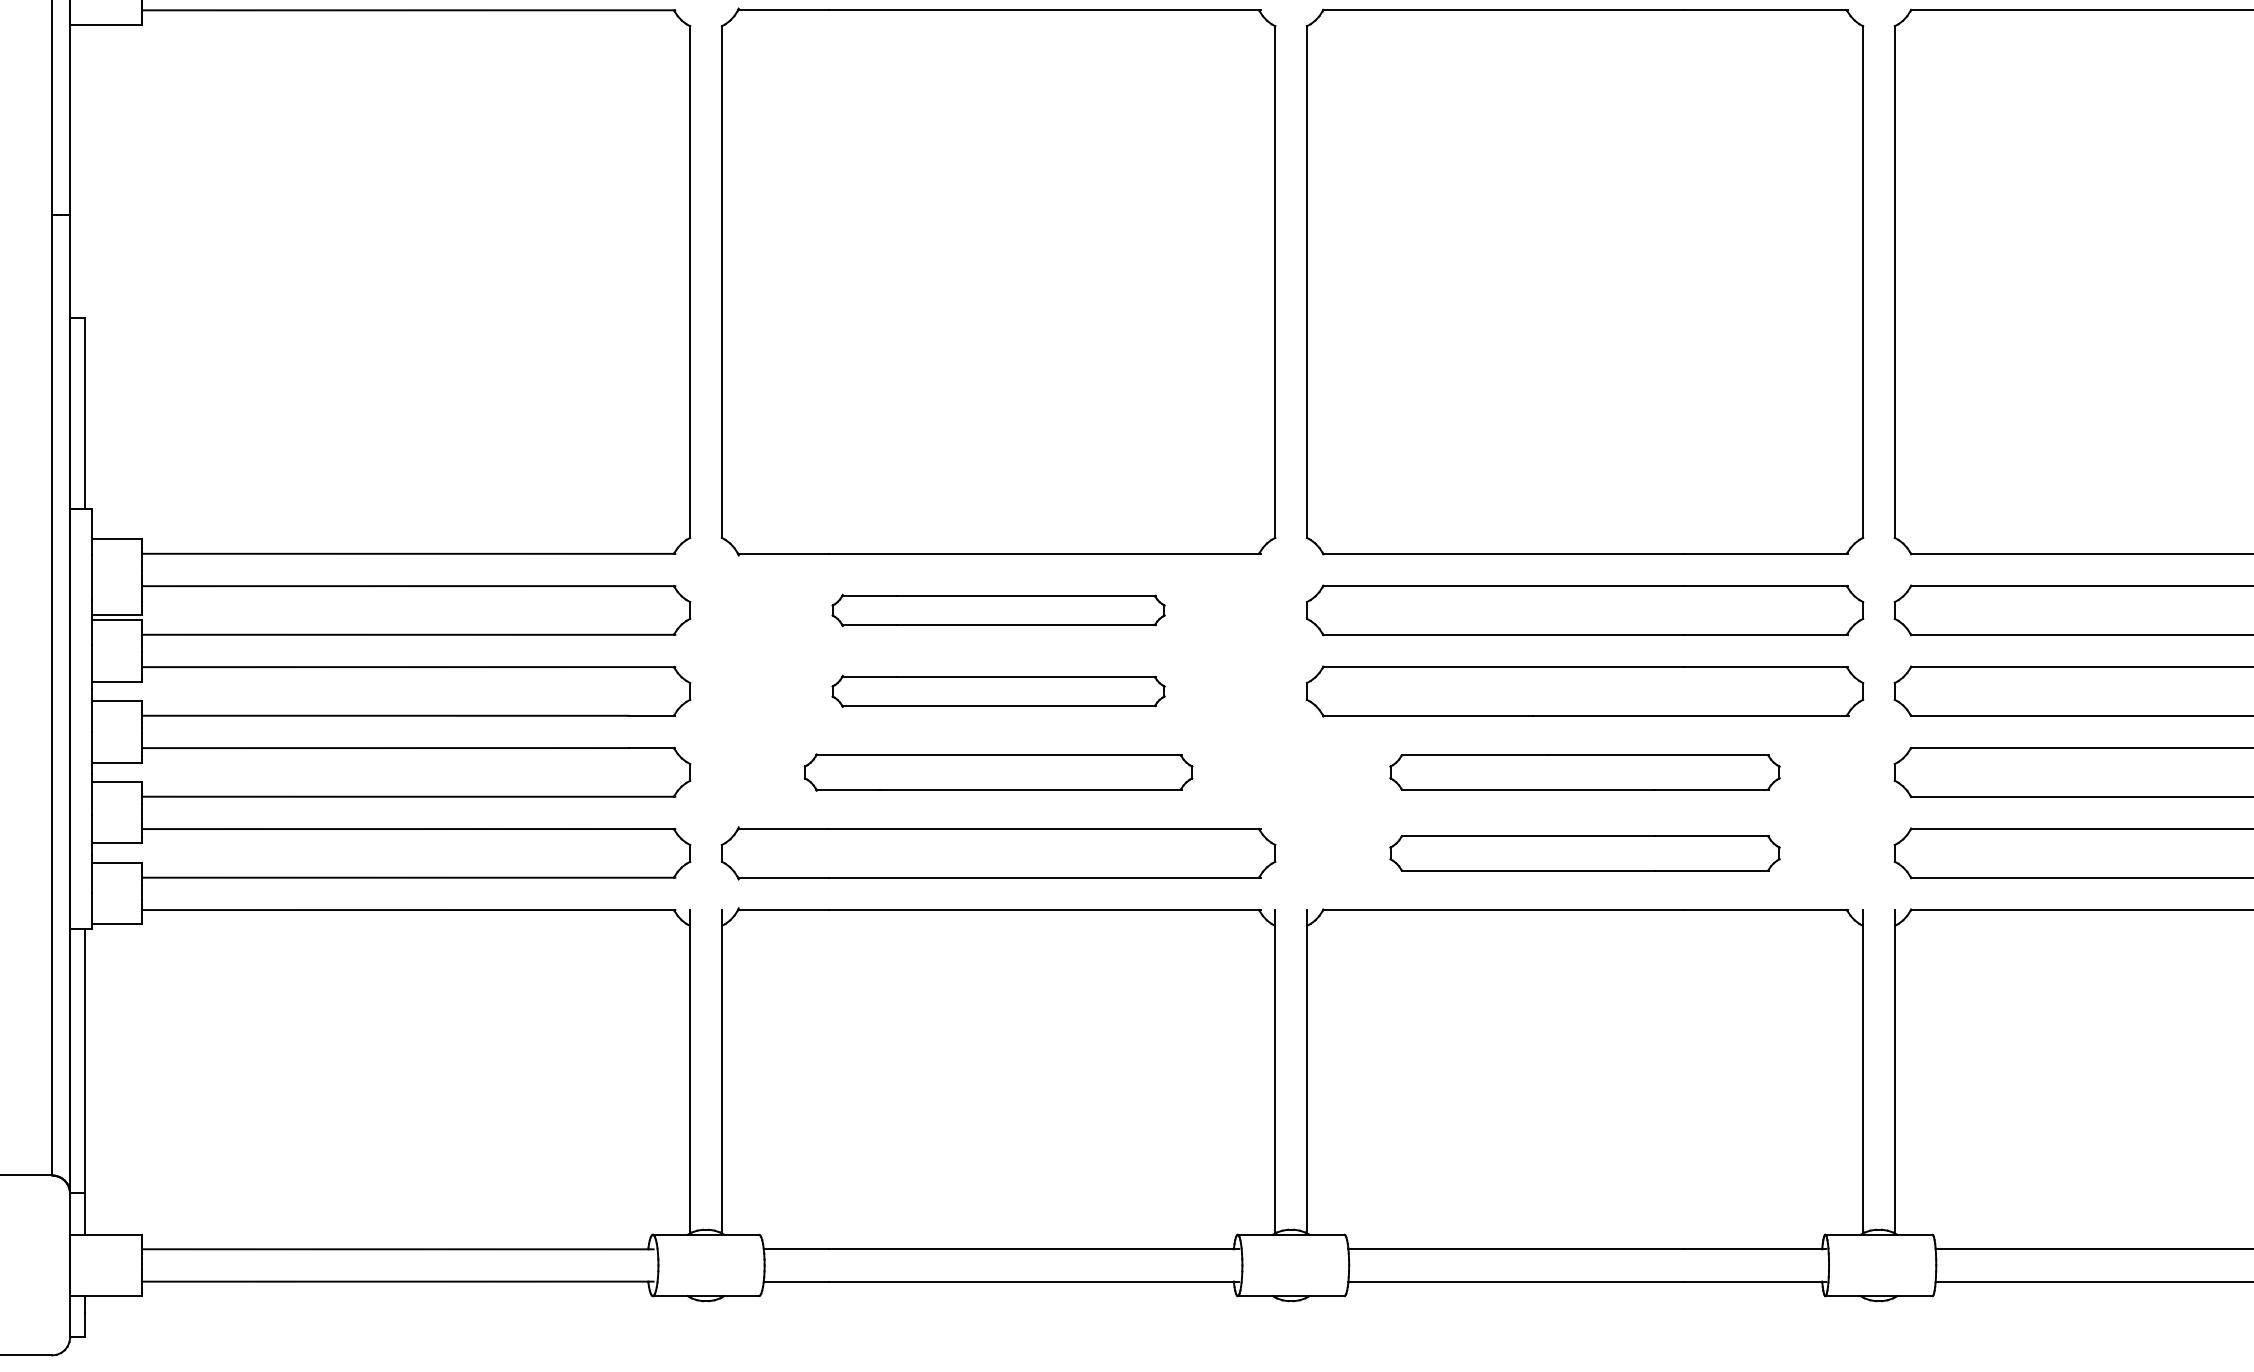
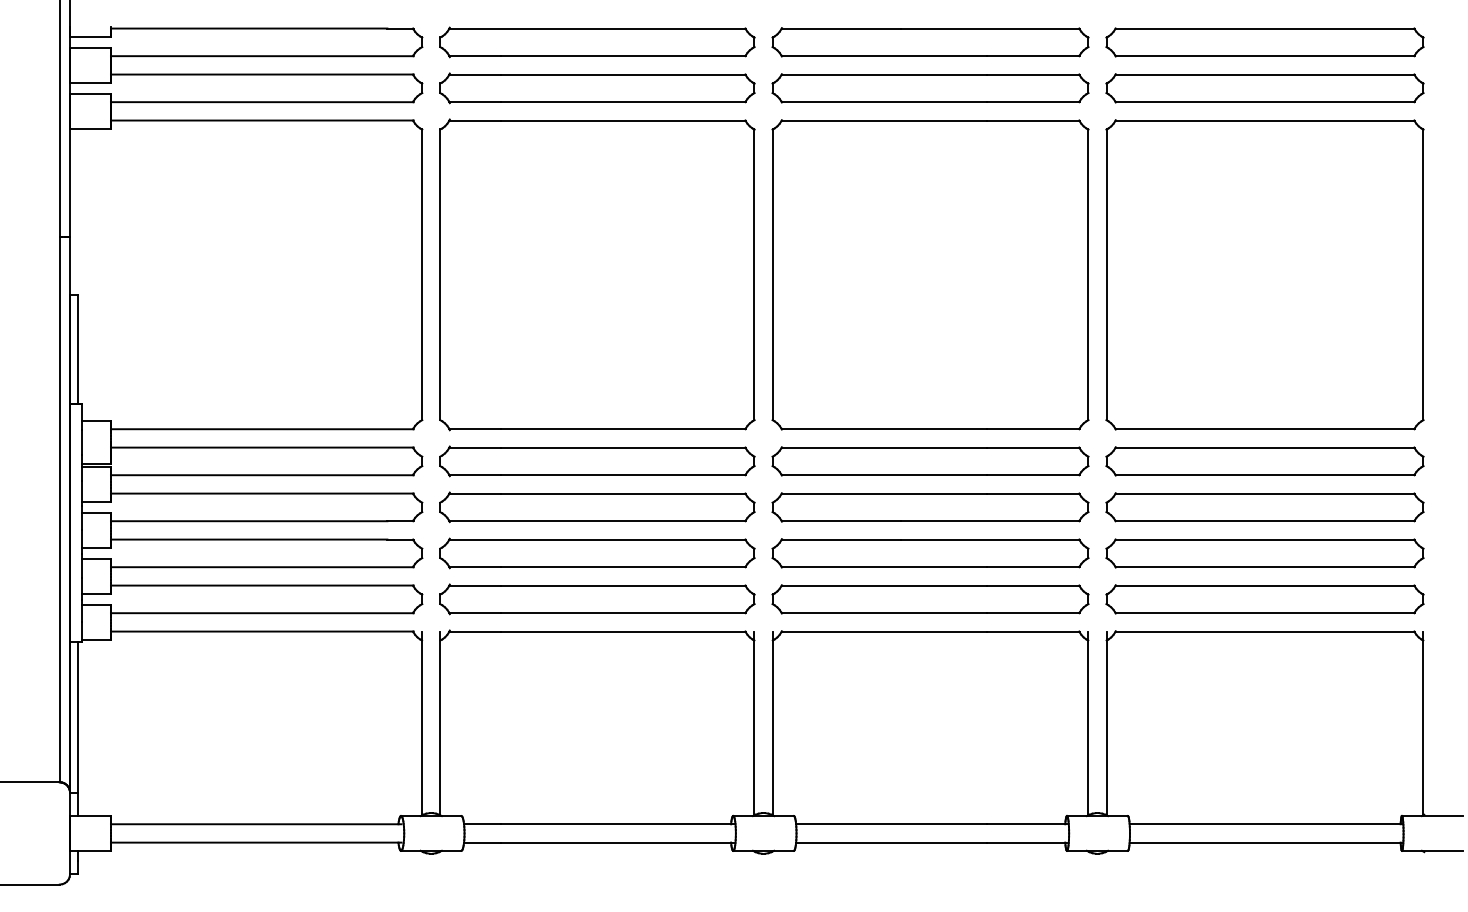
part: (998, 610) -> (597, 461), size x1.67
part: (998, 691) -> (597, 507), size x1.67
part: (998, 772) -> (597, 553), size x1.43
part: (1585, 772) -> (930, 553), size x1.43
part: (1585, 853) -> (930, 599), size x1.43

